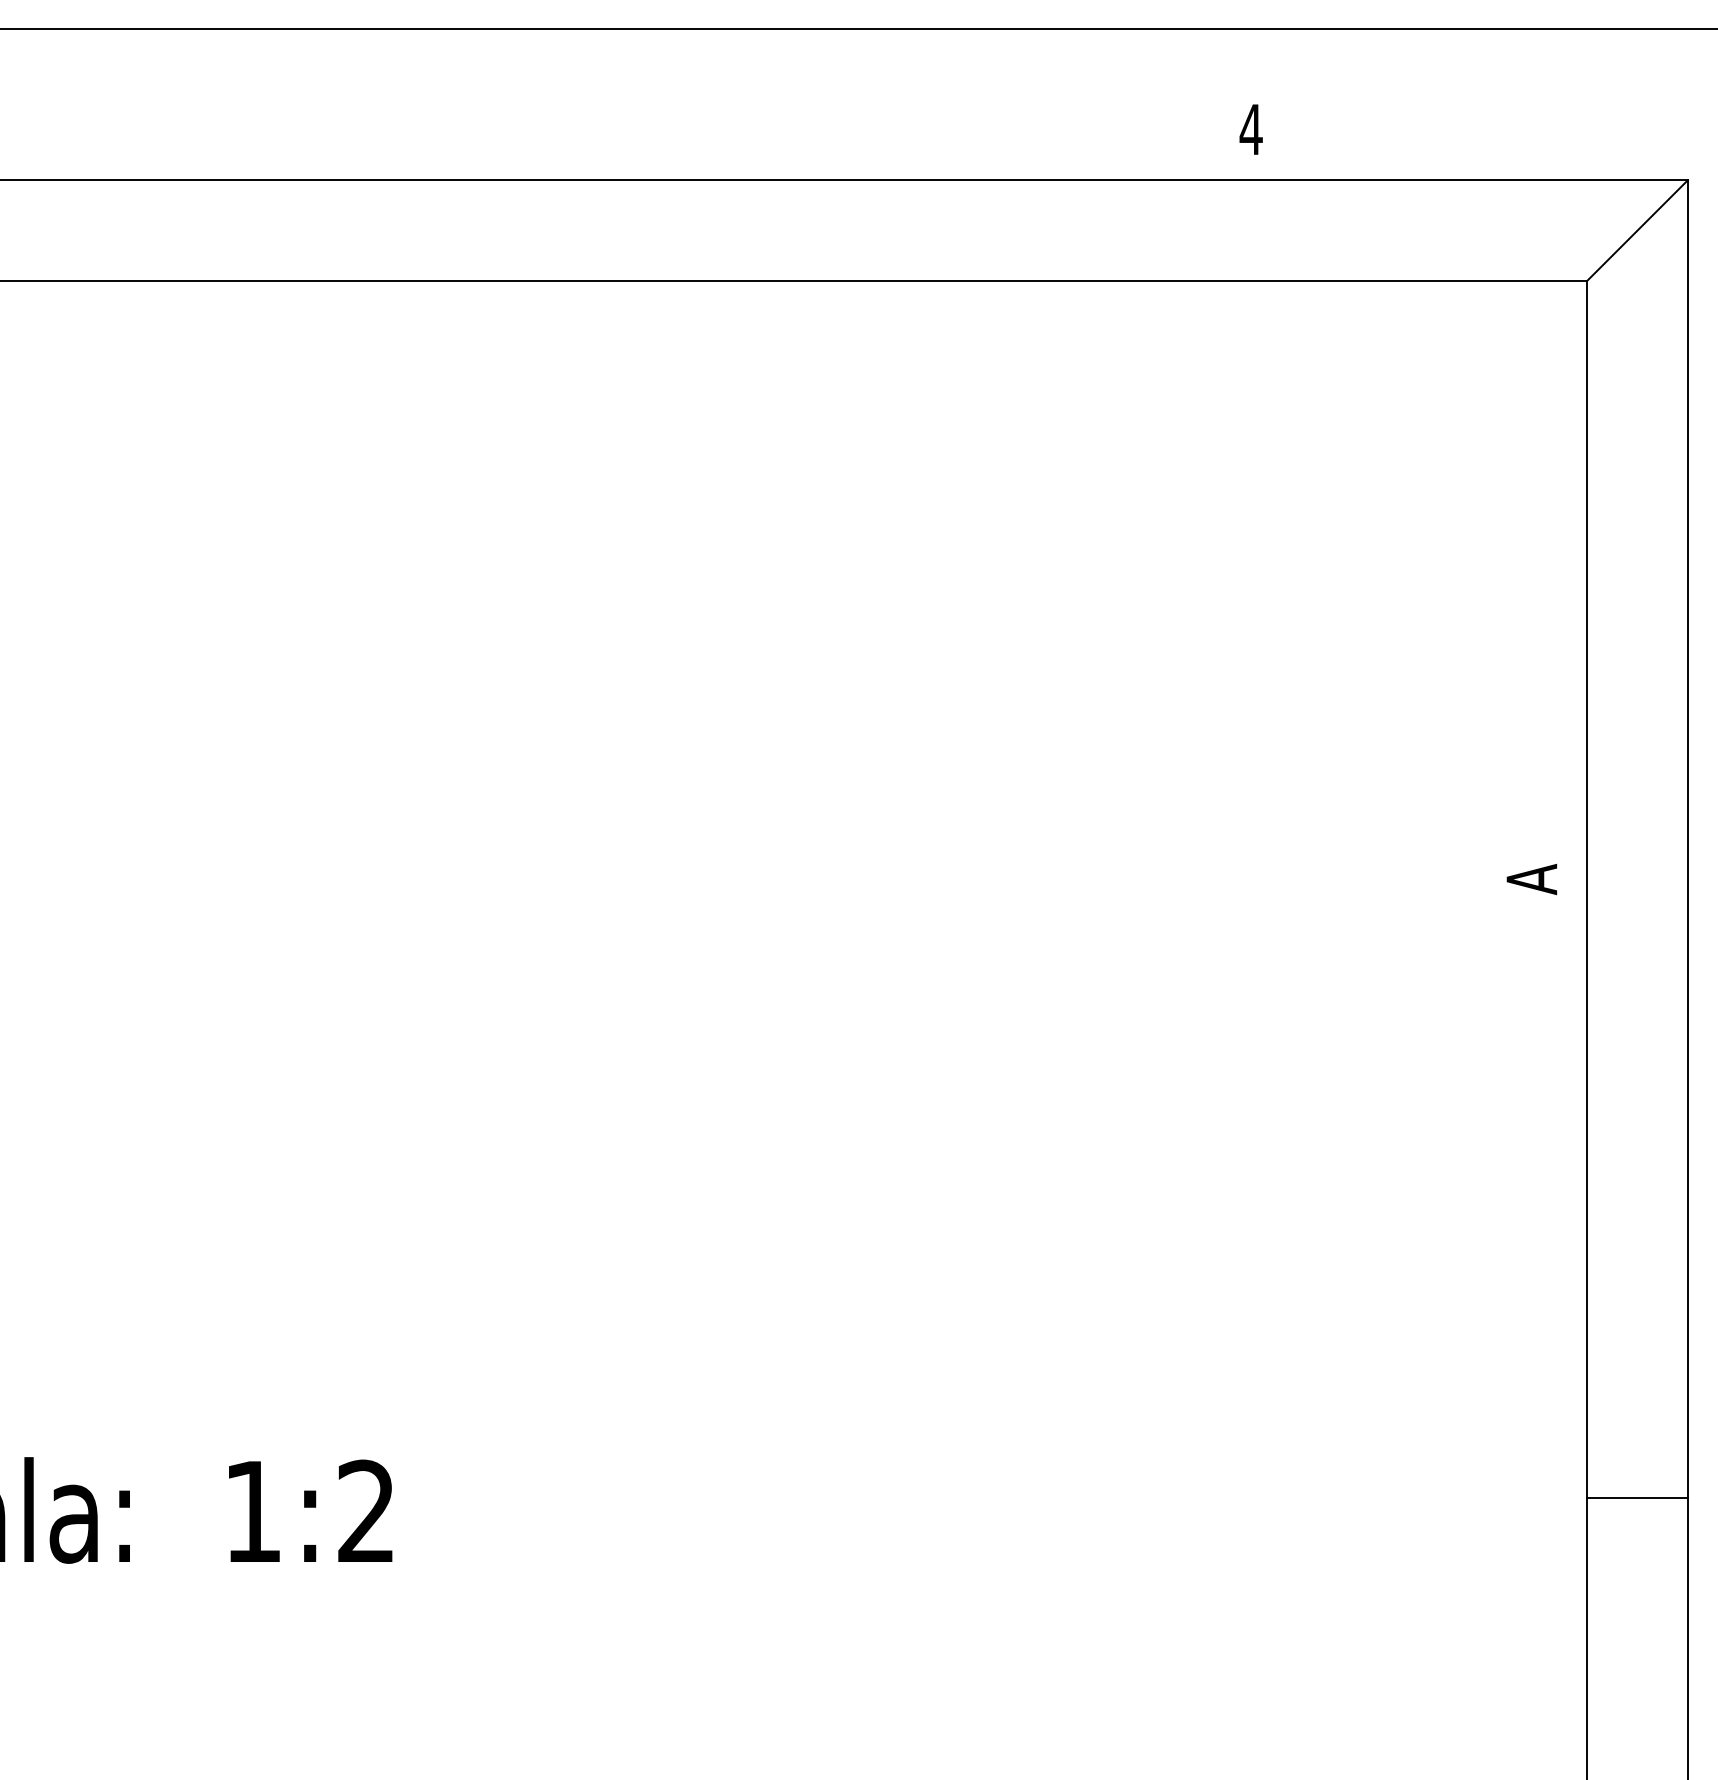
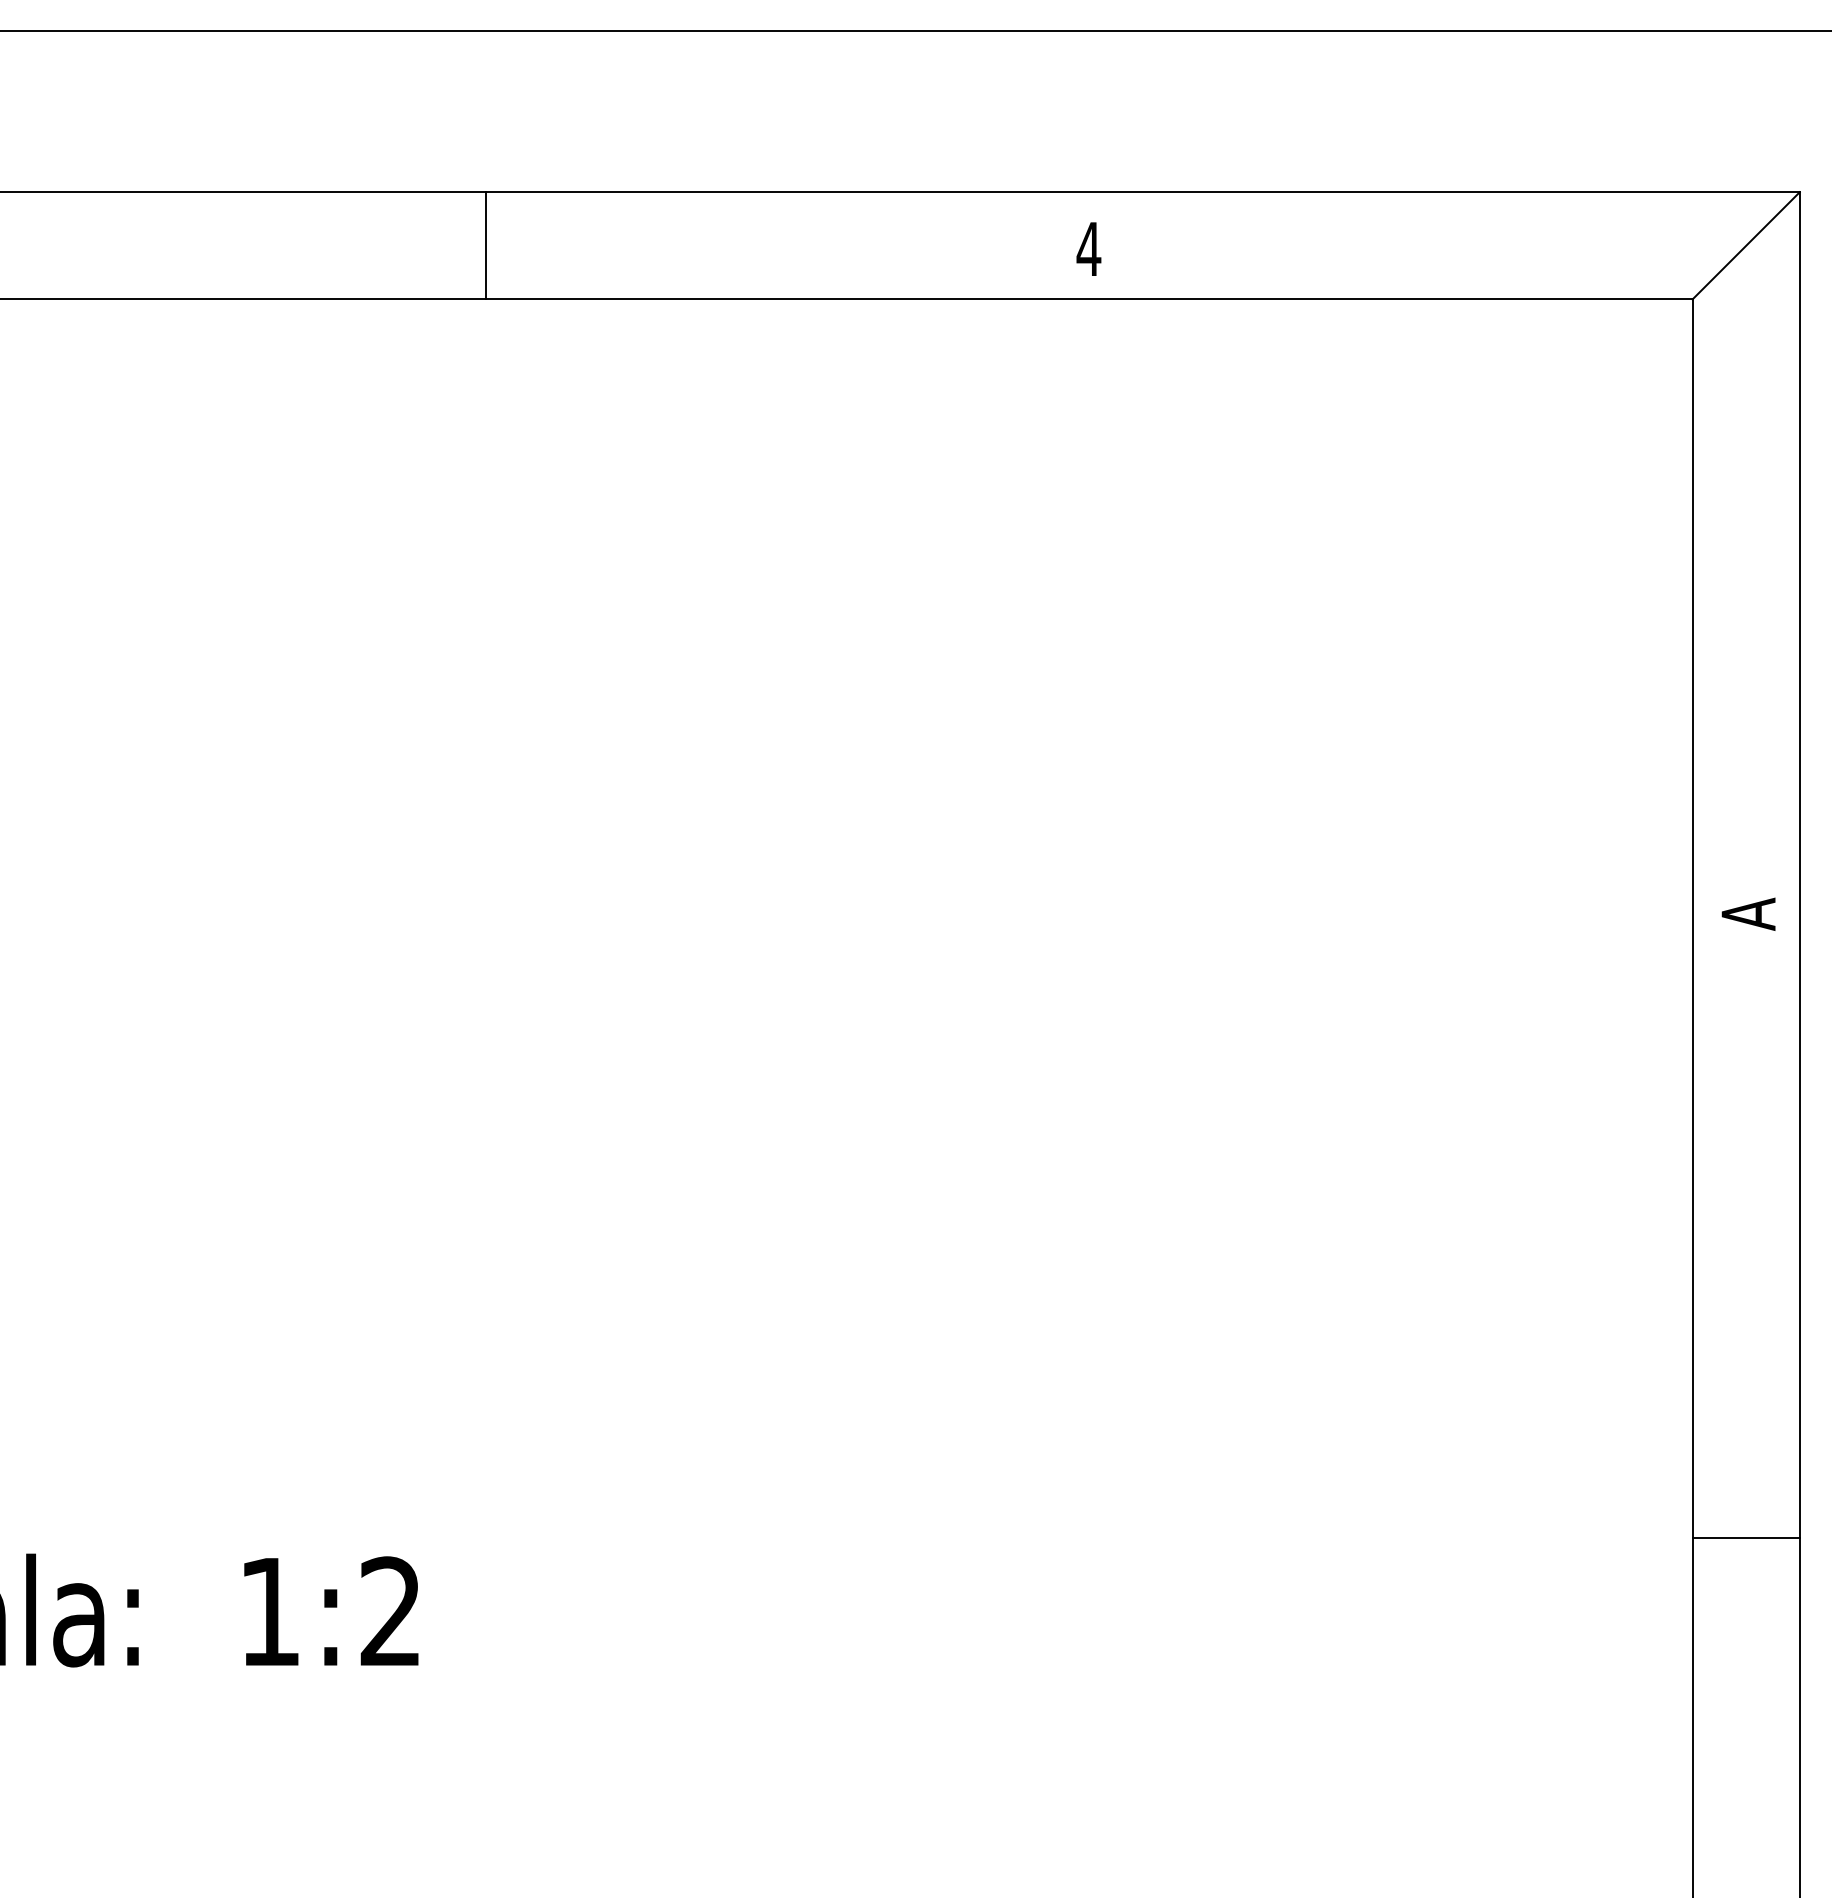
text: (1250, 129) -> (1088, 249), moved
line: (455, 230) -> (485, 245), added
text: (1531, 879) -> (1748, 914), moved
line: (1637, 1498) -> (1746, 1538), moved

